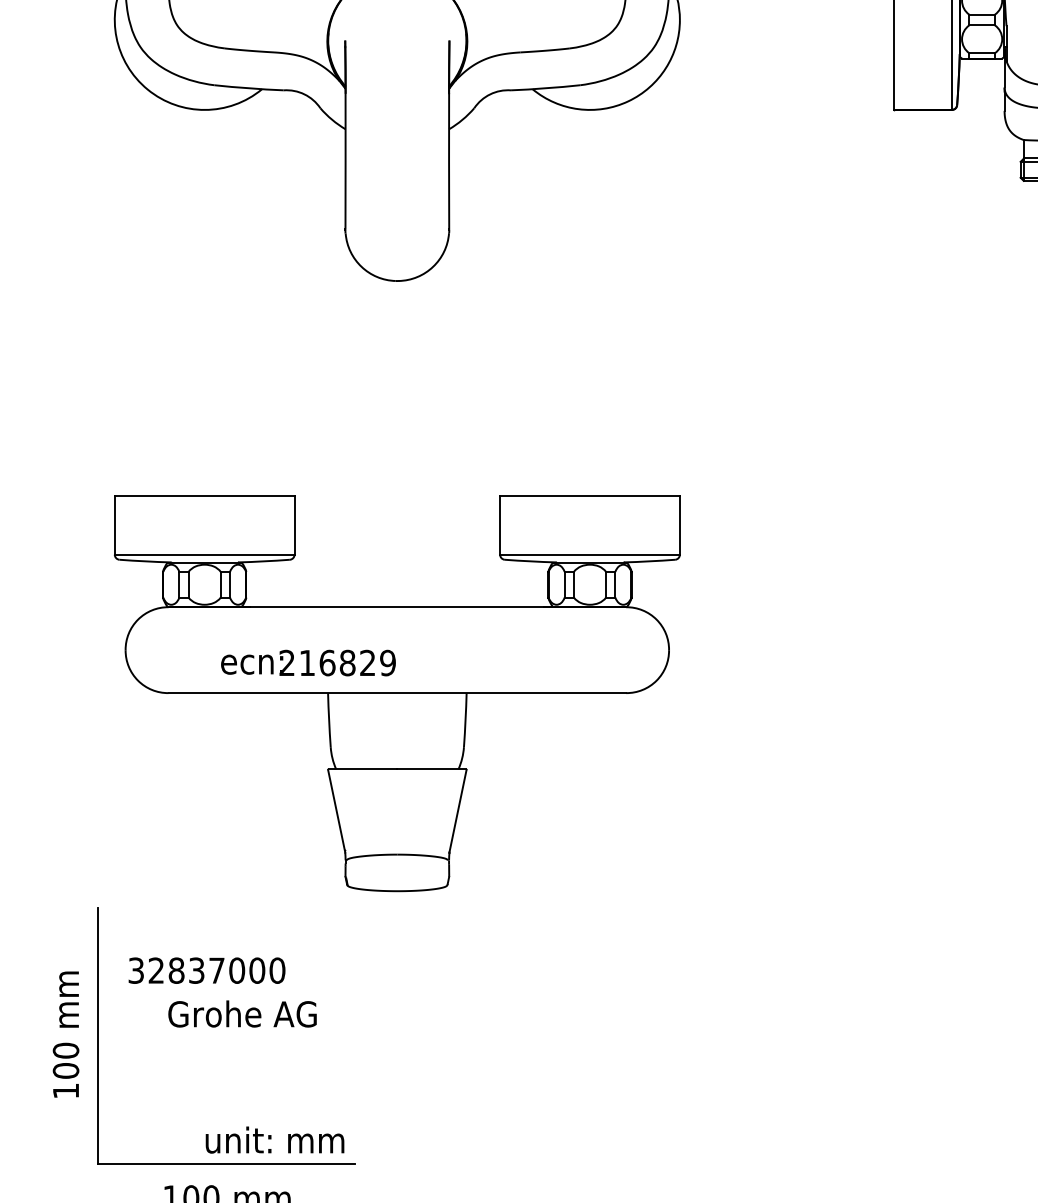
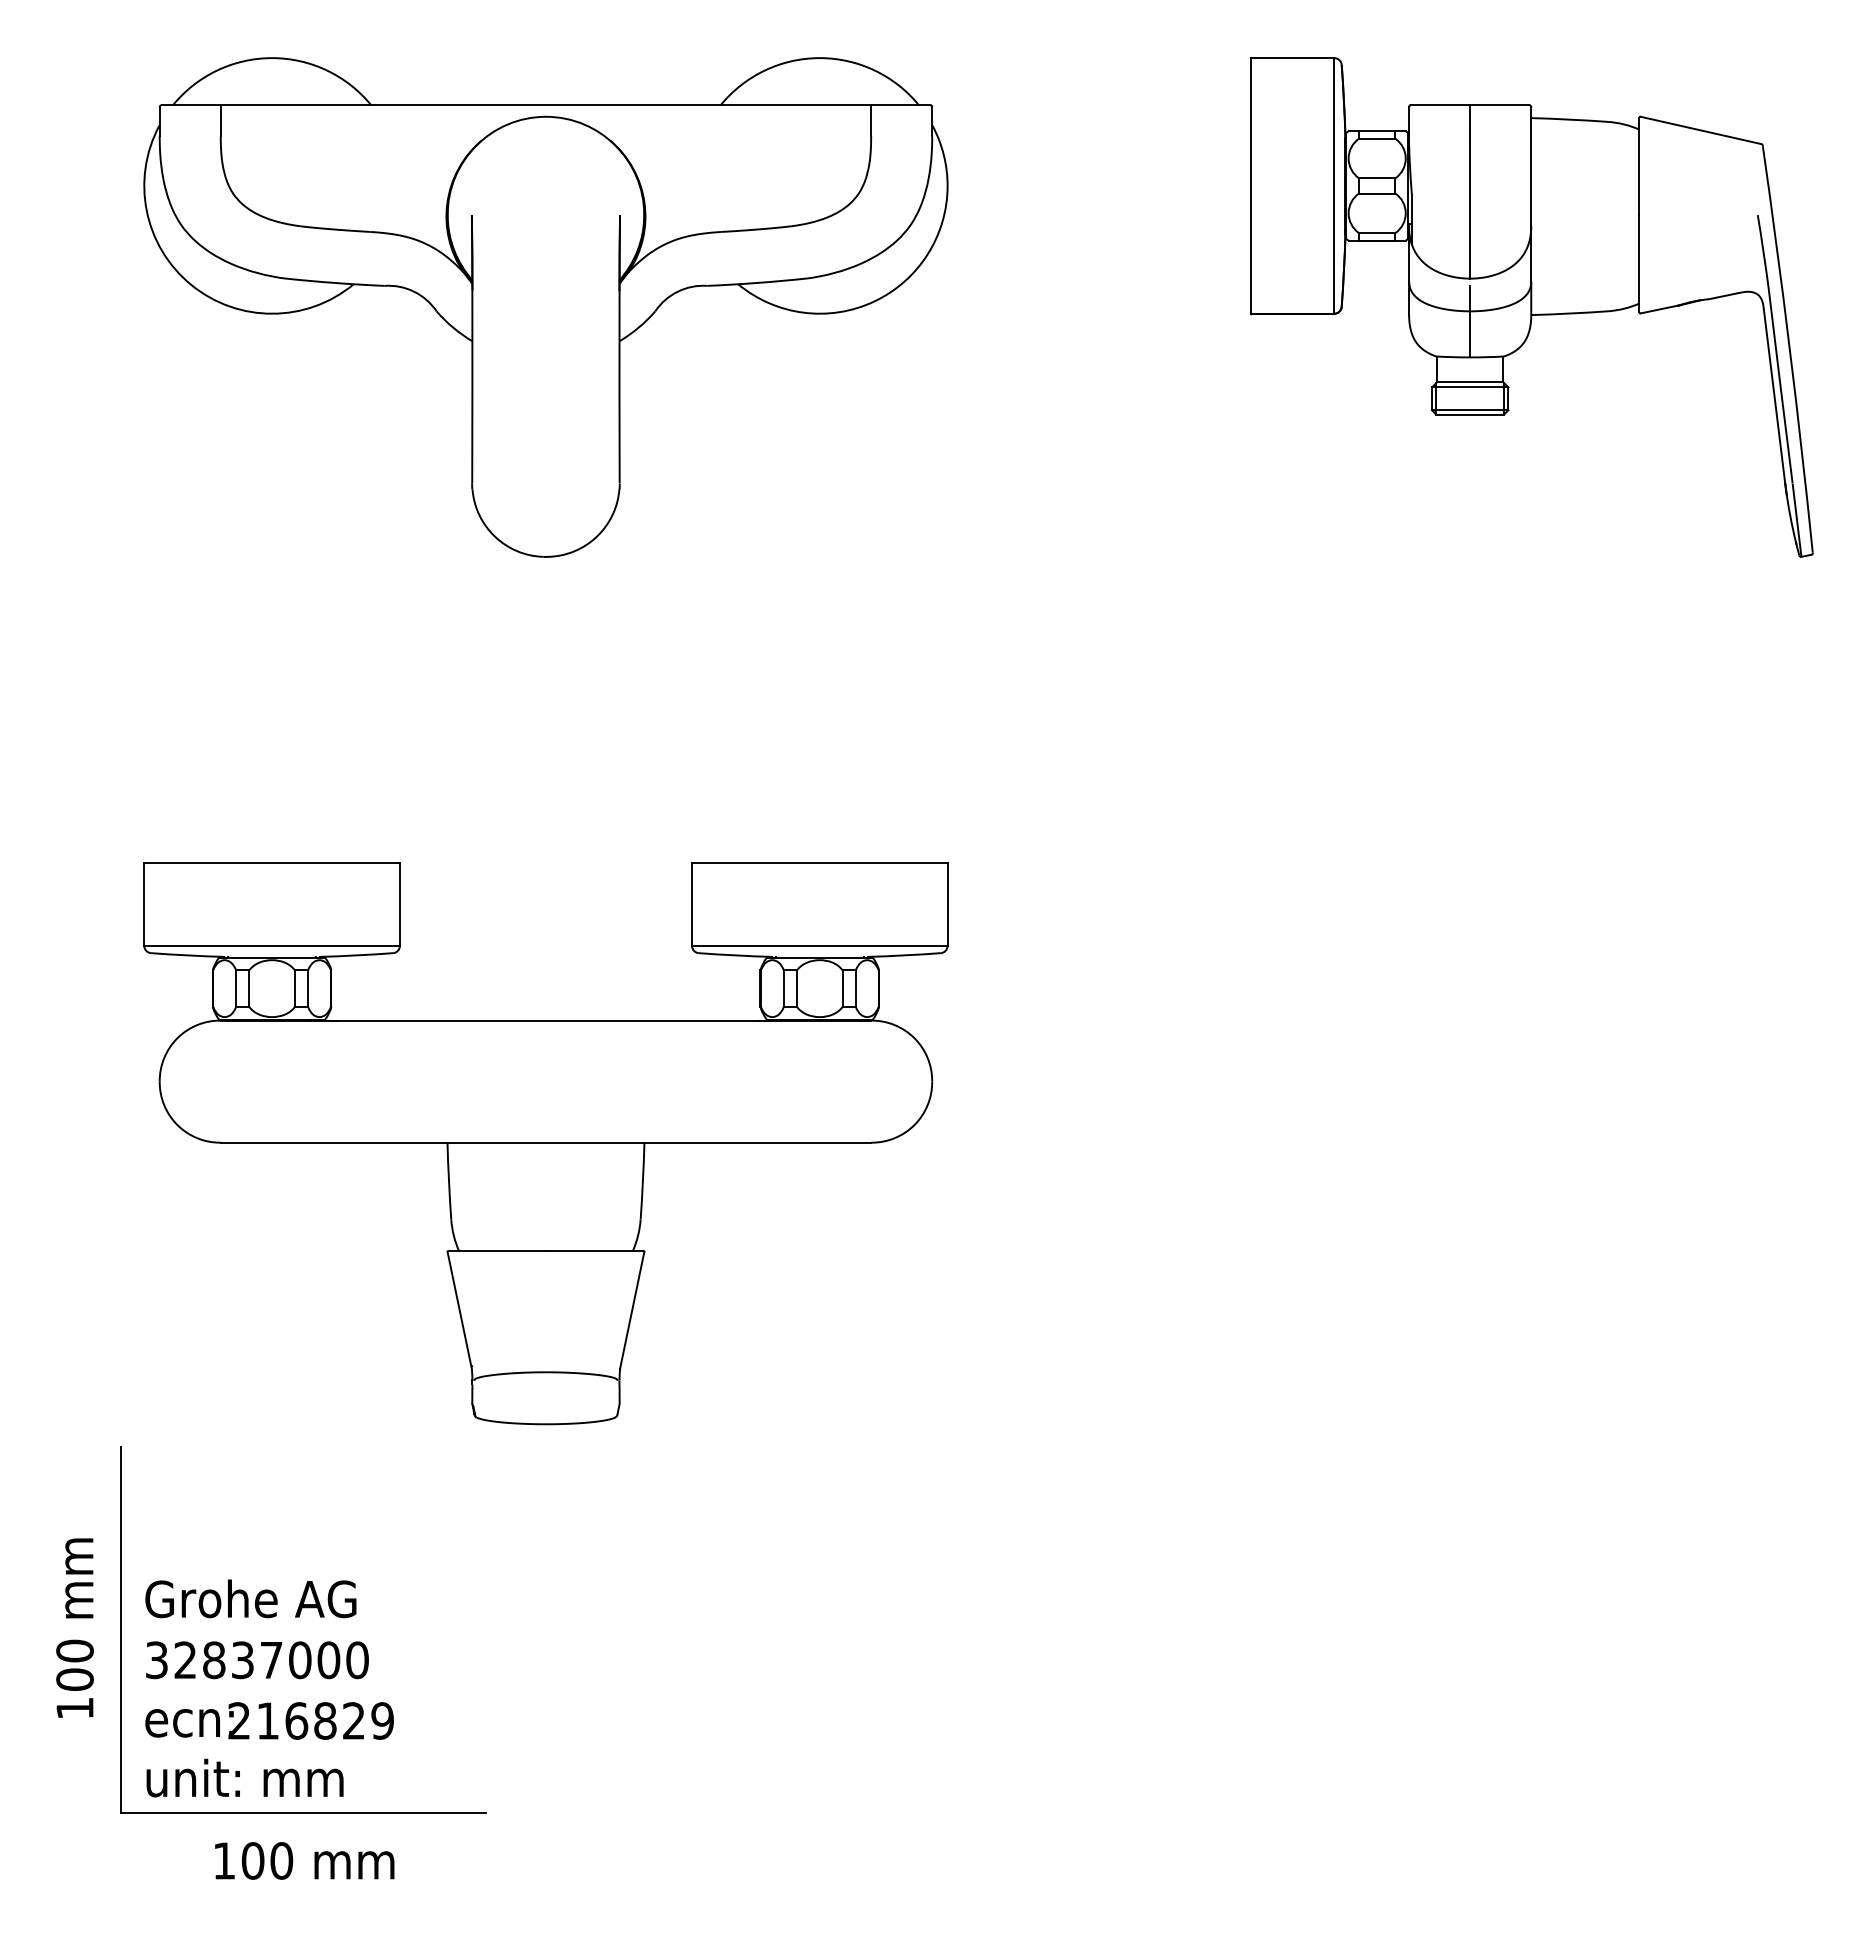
text: (308, 662) -> (269, 1720), moved
text: (207, 970) -> (257, 1660), moved
text: (242, 1013) -> (250, 1598), moved
text: (274, 1139) -> (244, 1777), moved

